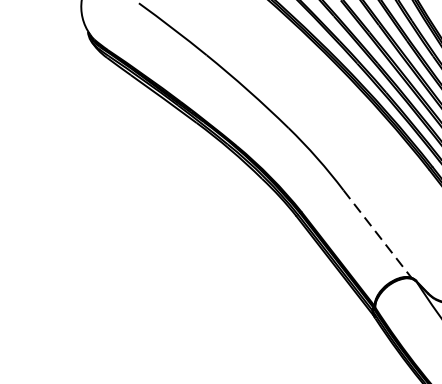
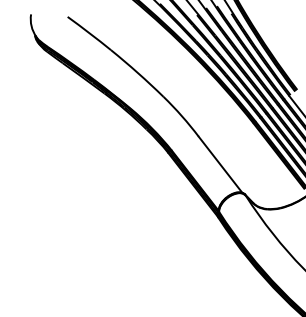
line: (377, 235) -> (220, 165), dashed -> solid

